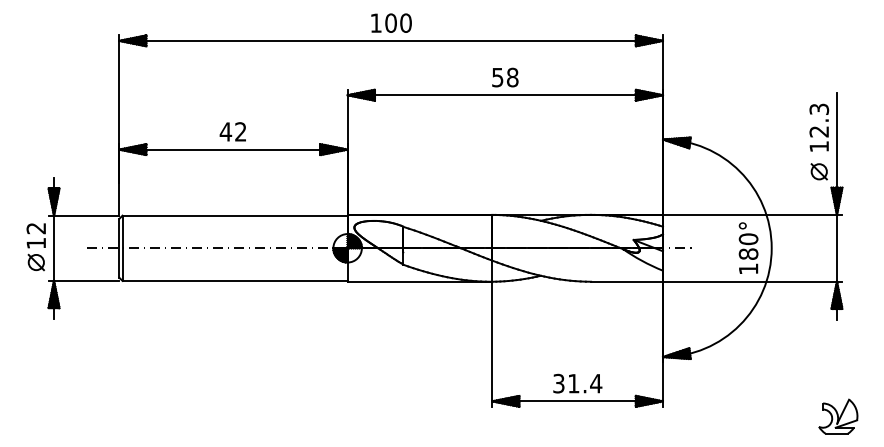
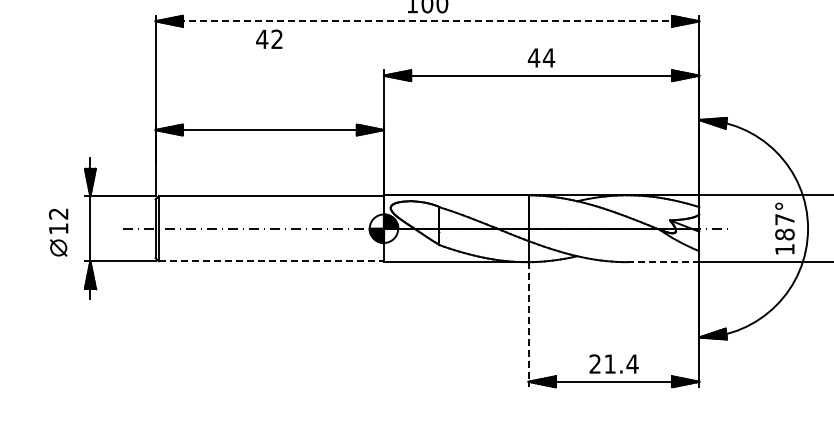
line: (391, 40) -> (427, 20), solid -> dashed
text: (504, 77) -> (540, 57), 58 -> 44
text: (232, 131) -> (268, 38), moved
text: (748, 239) -> (784, 219), 180° -> 187°
part: (35, 247) -> (57, 232), moved
line: (235, 280) -> (271, 260), solid -> dashed
line: (627, 281) -> (663, 261), solid -> dashed
line: (492, 344) -> (528, 324), solid -> dashed
text: (558, 383) -> (594, 363), 31.4 -> 21.4

